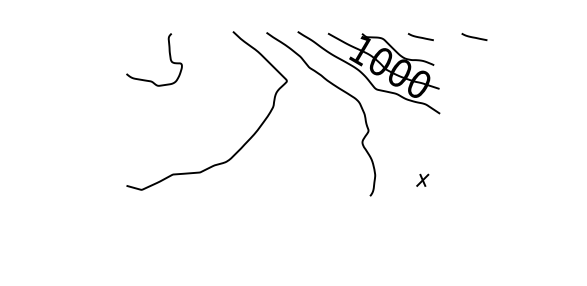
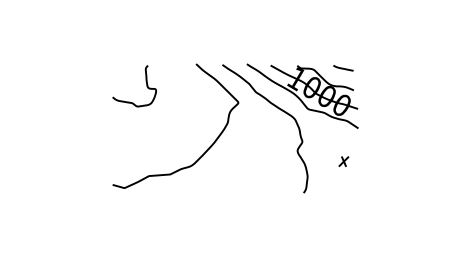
line: (474, 37) -> (385, 68), removed
part: (422, 180) -> (343, 161), moved

